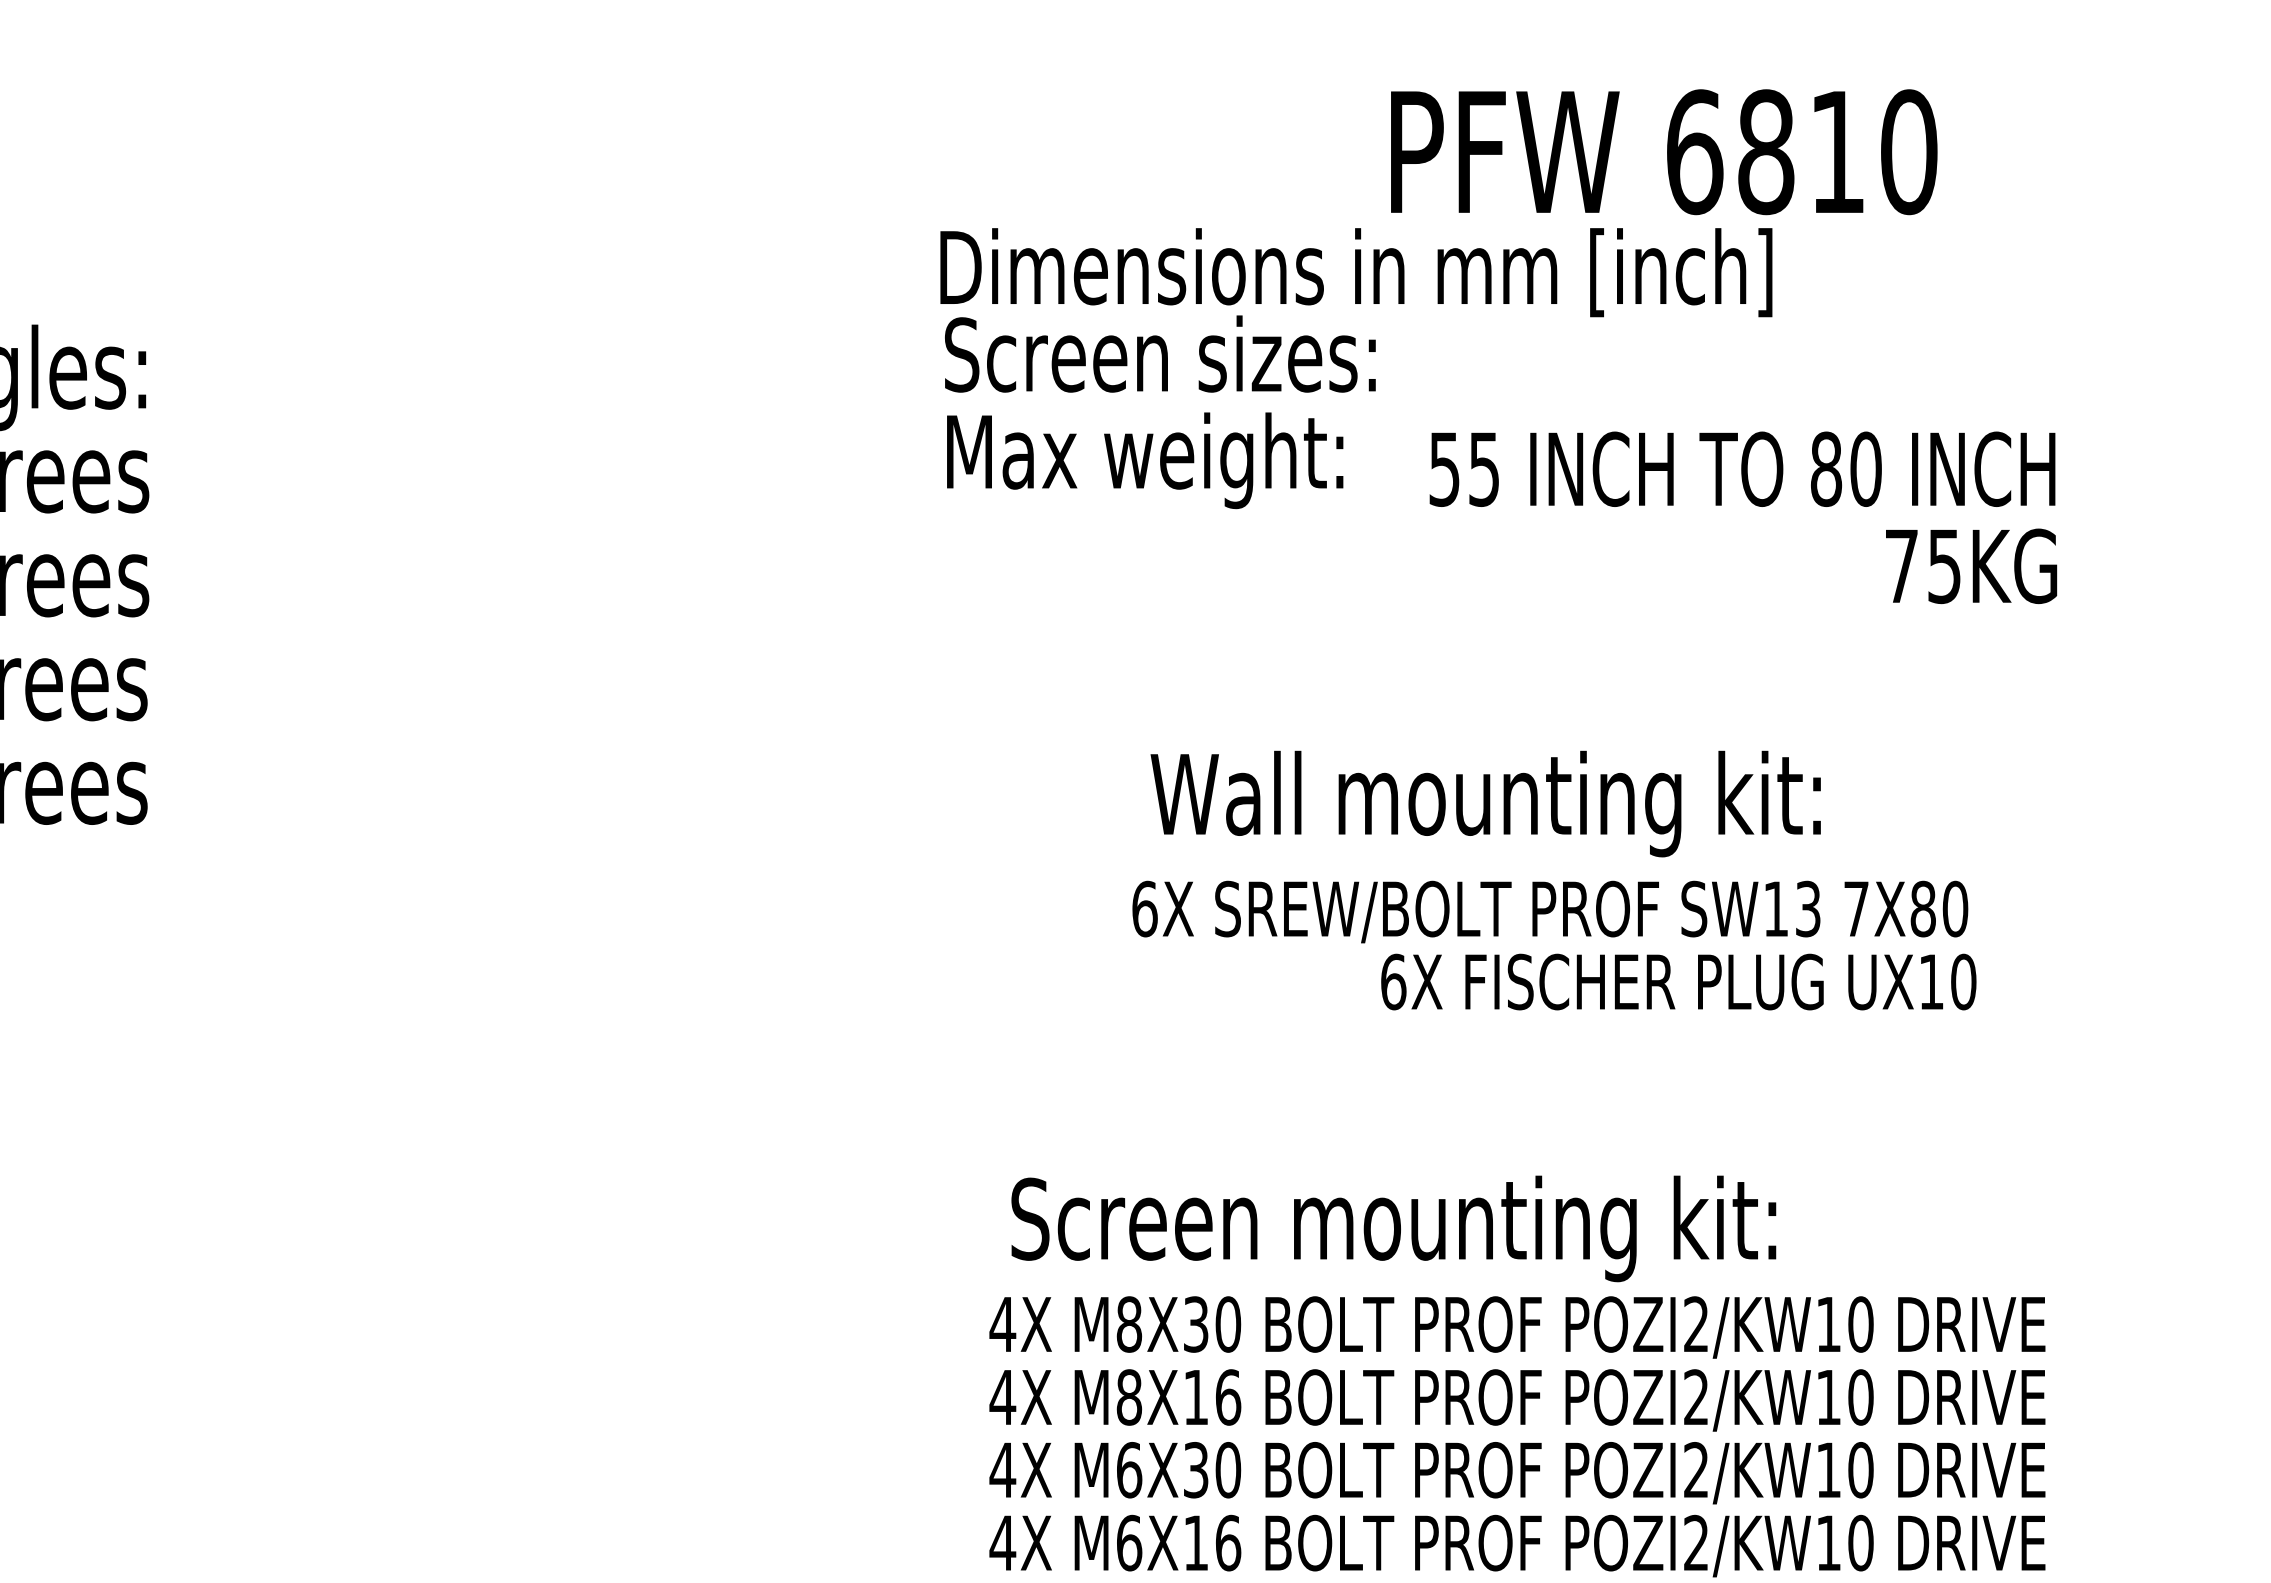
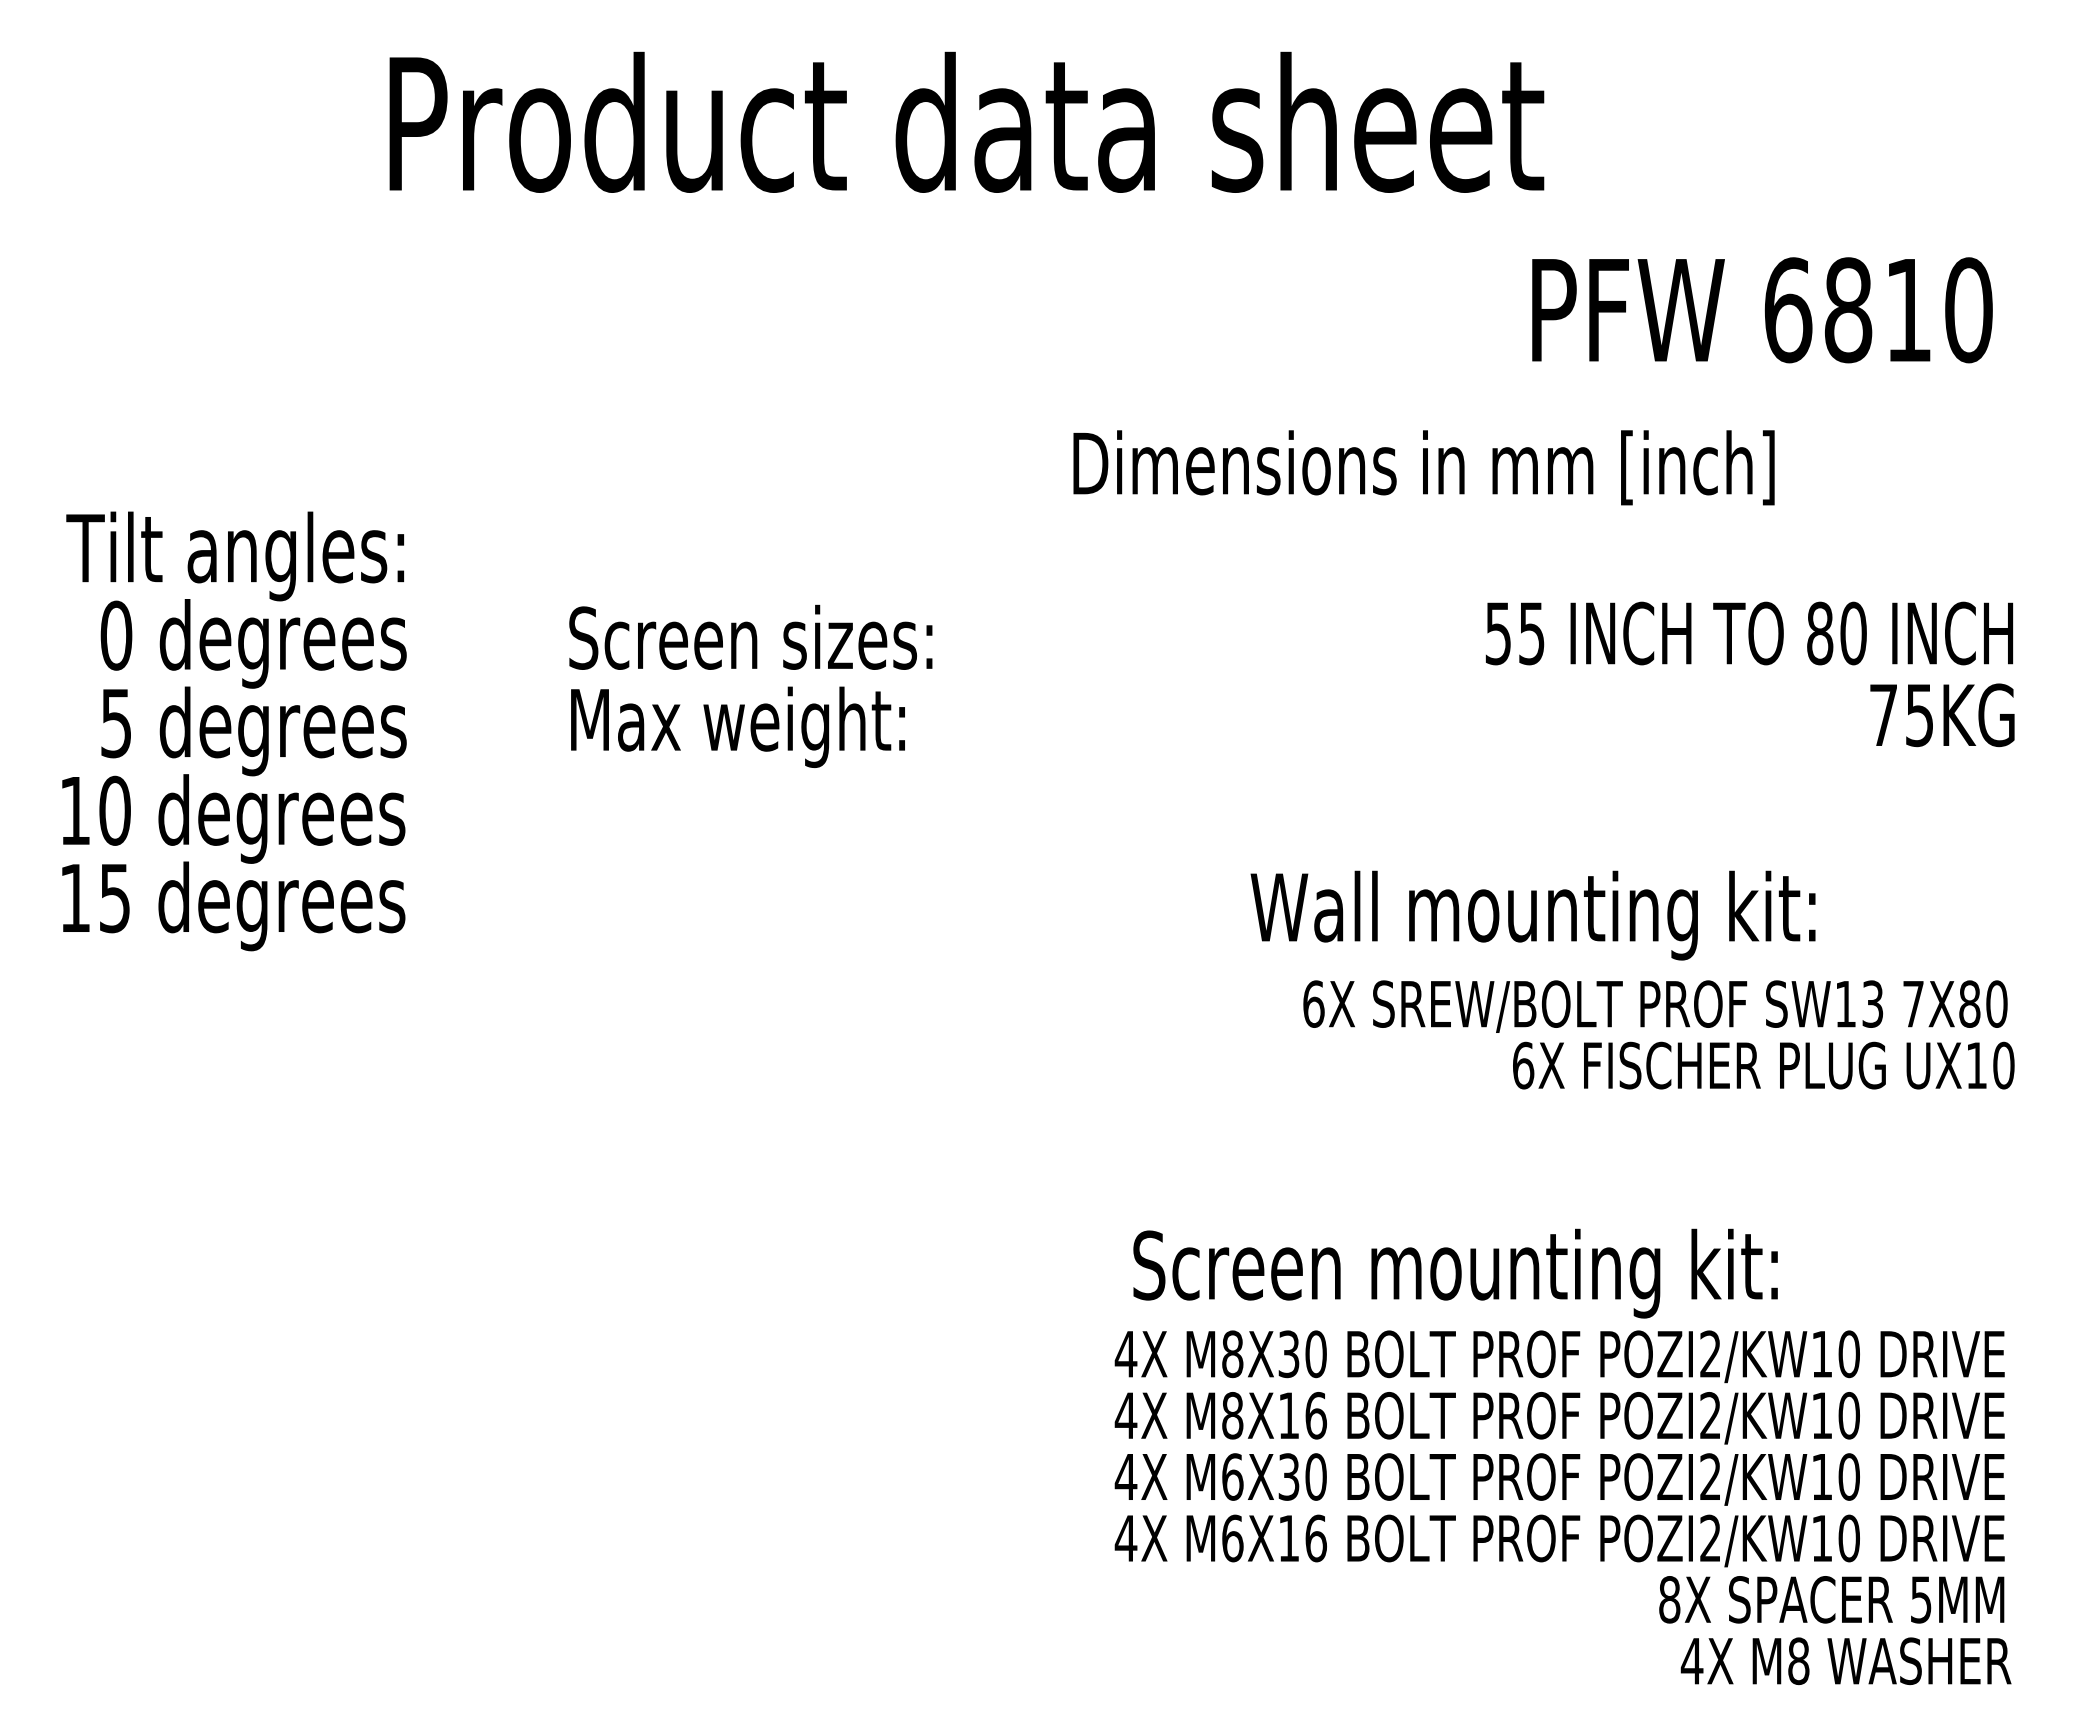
text: (1664, 152) -> (1762, 310), moved
text: (1159, 411) -> (750, 685), moved
text: (1553, 945) -> (1658, 1034), moved

